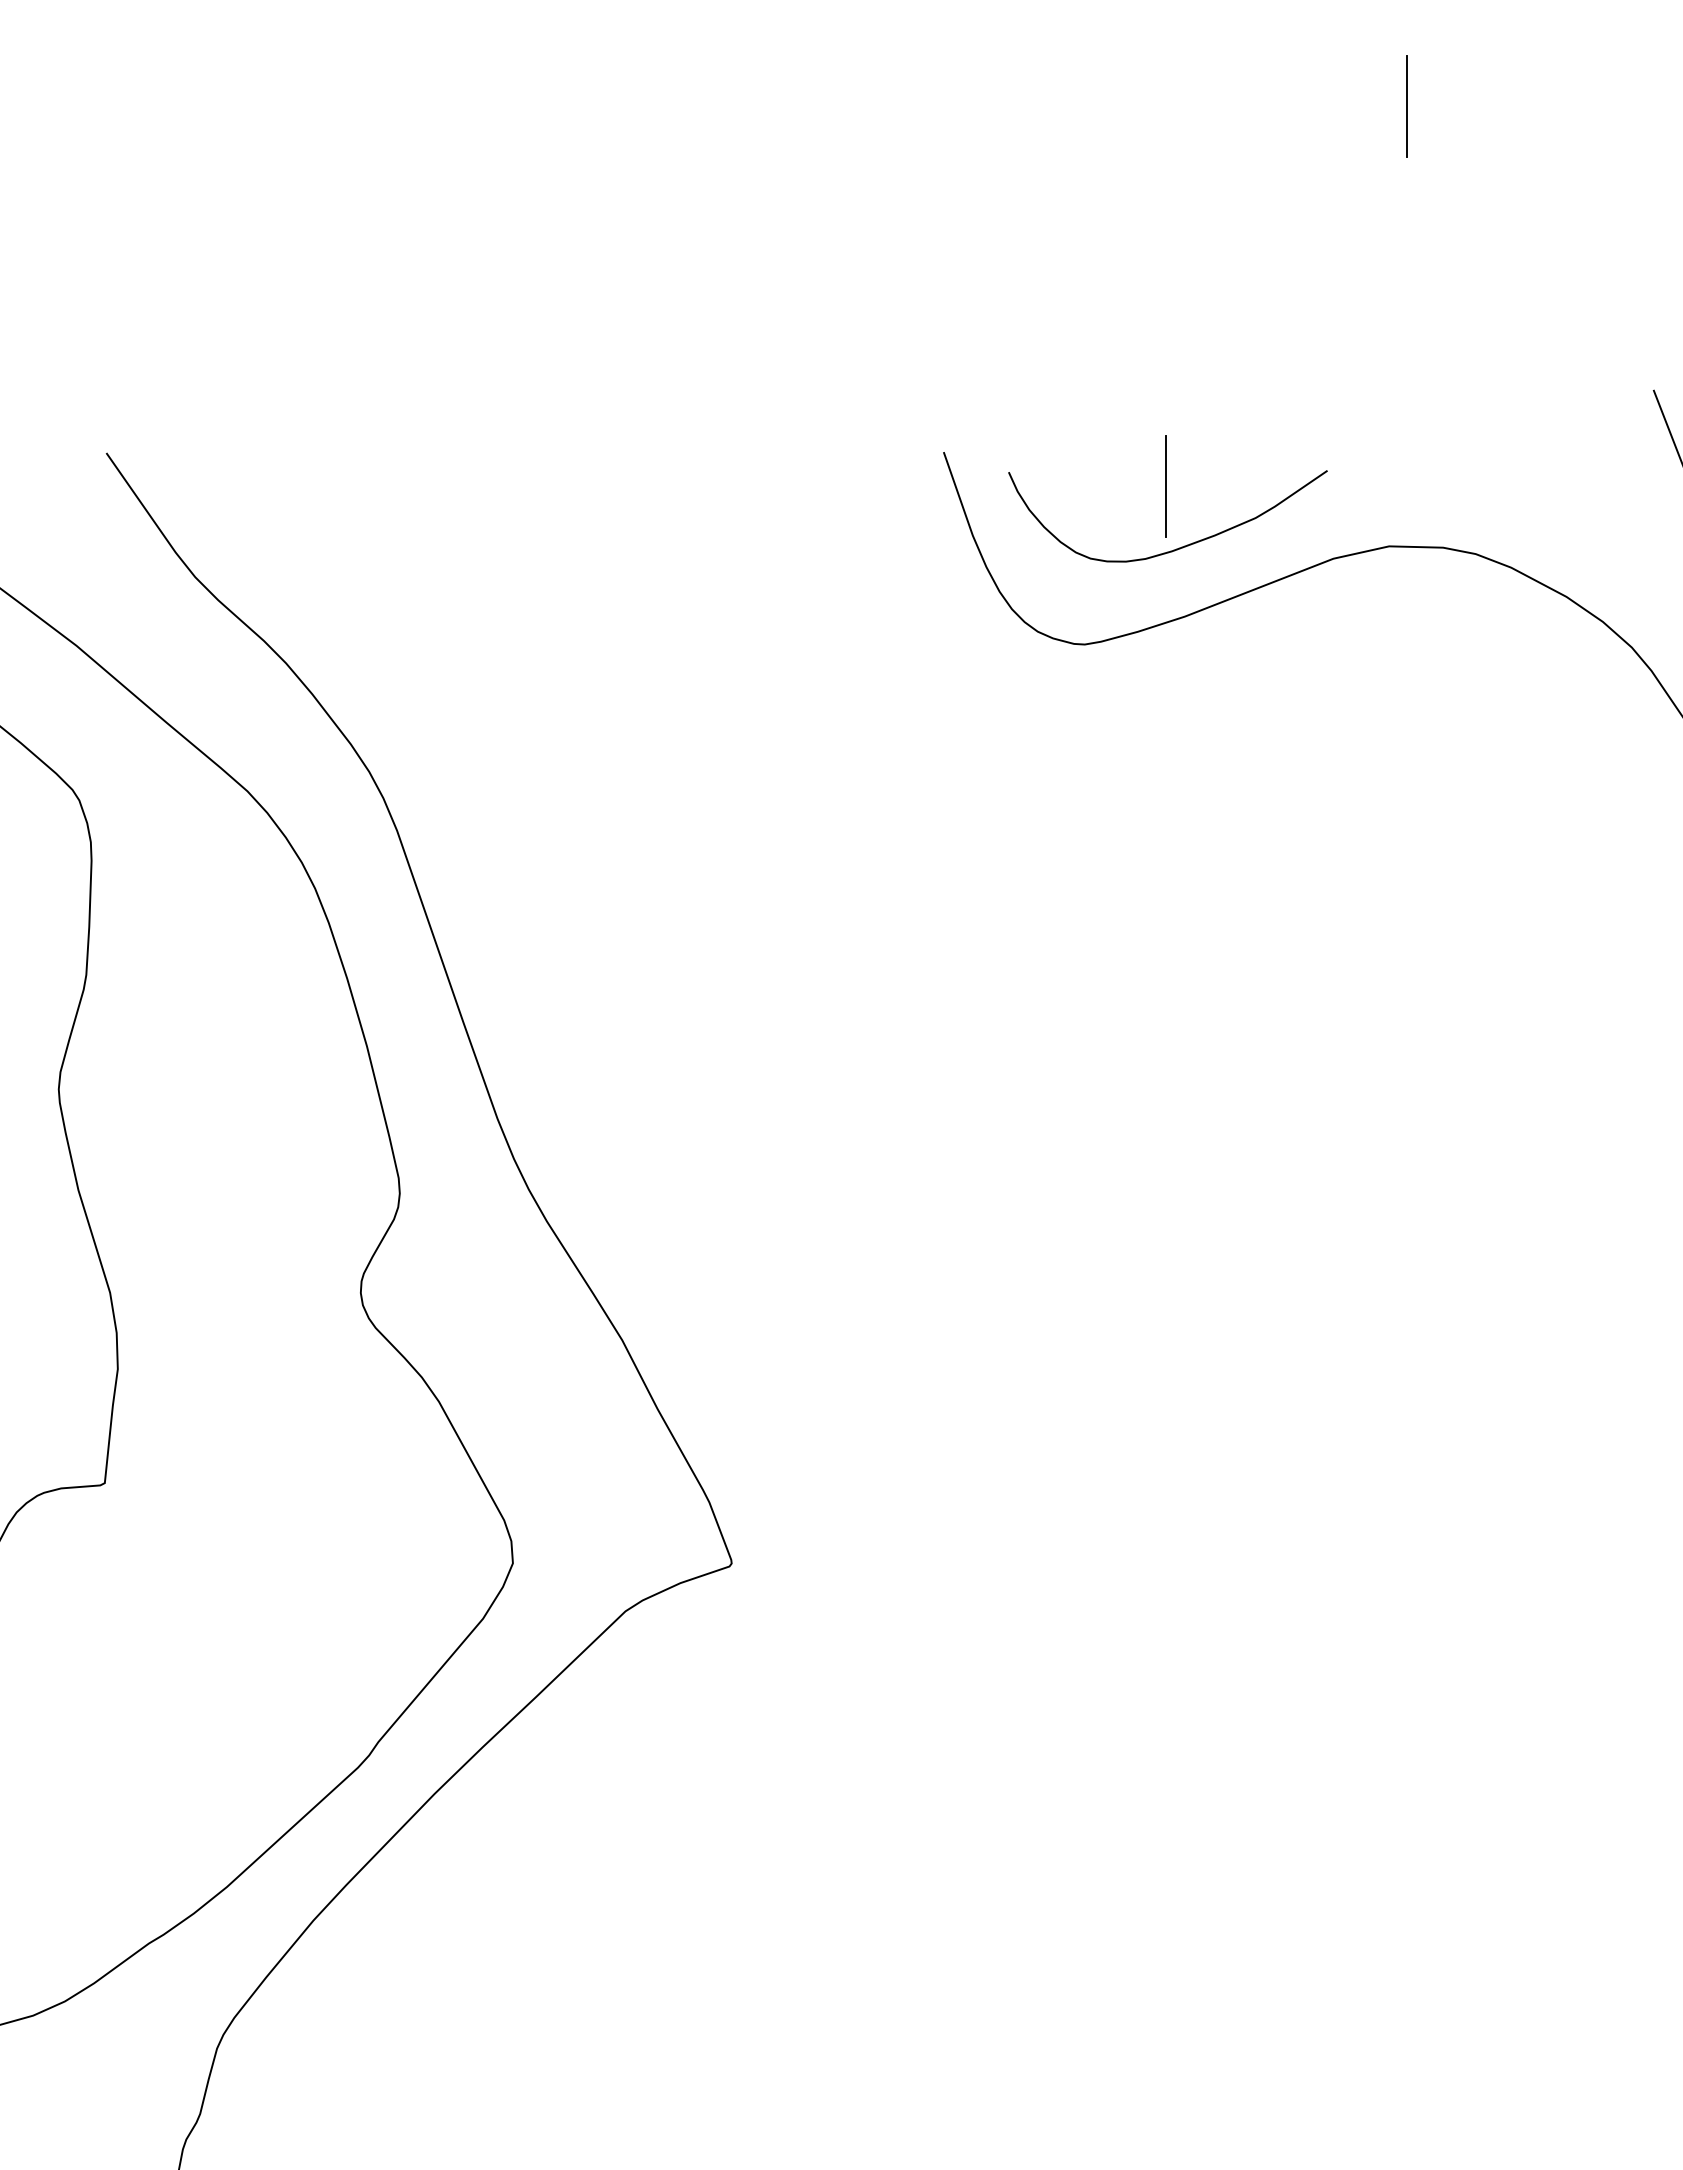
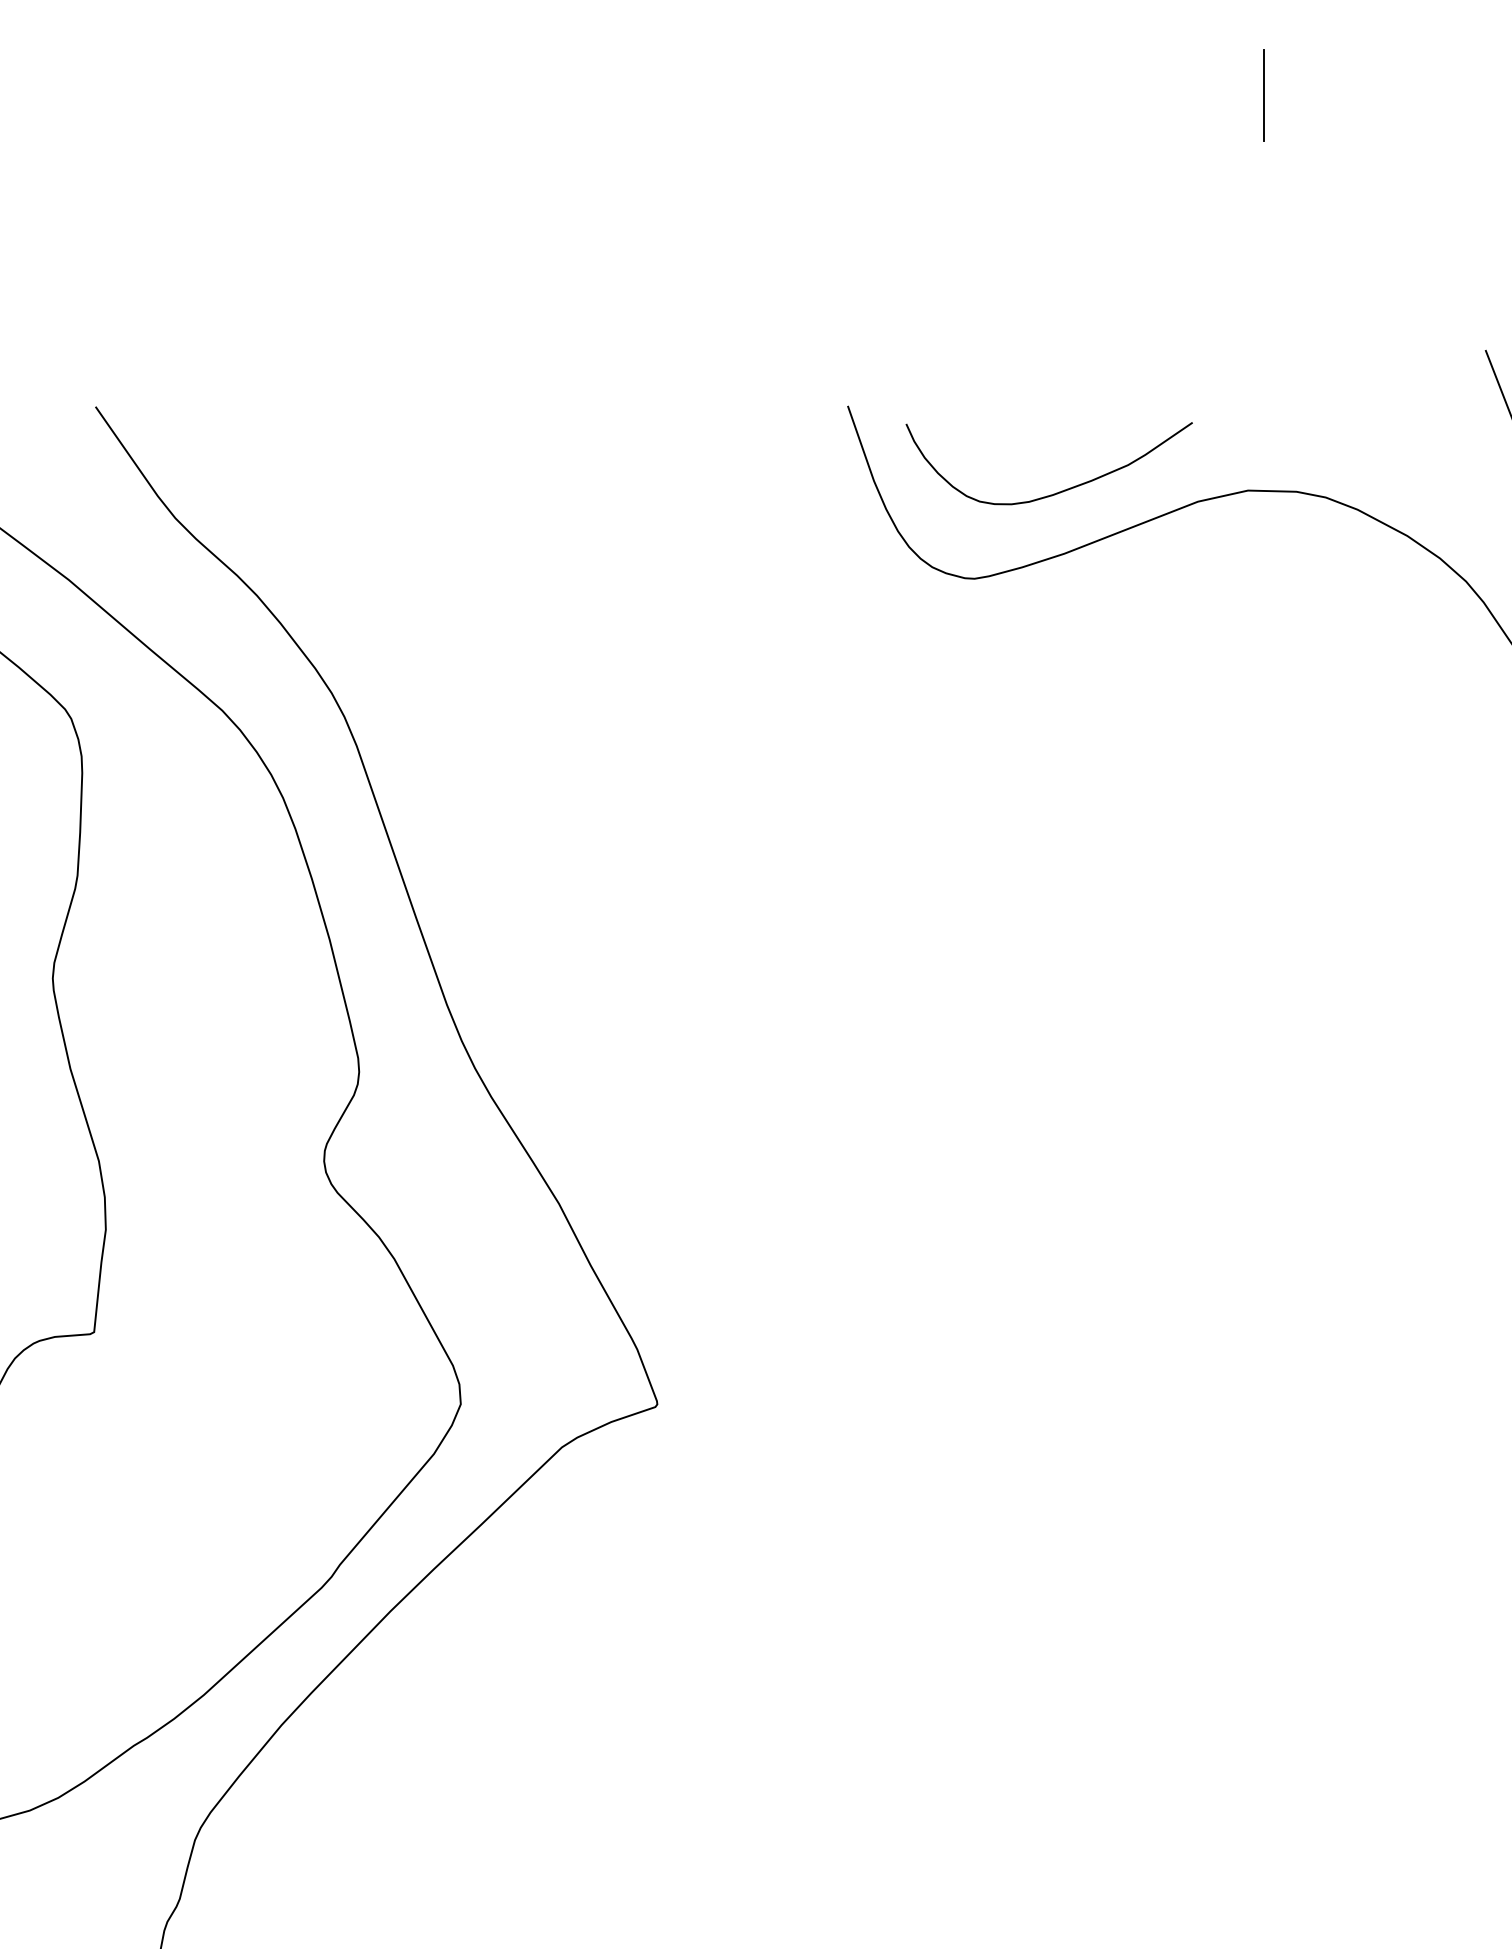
line: (1165, 486) -> (1047, 436), removed

